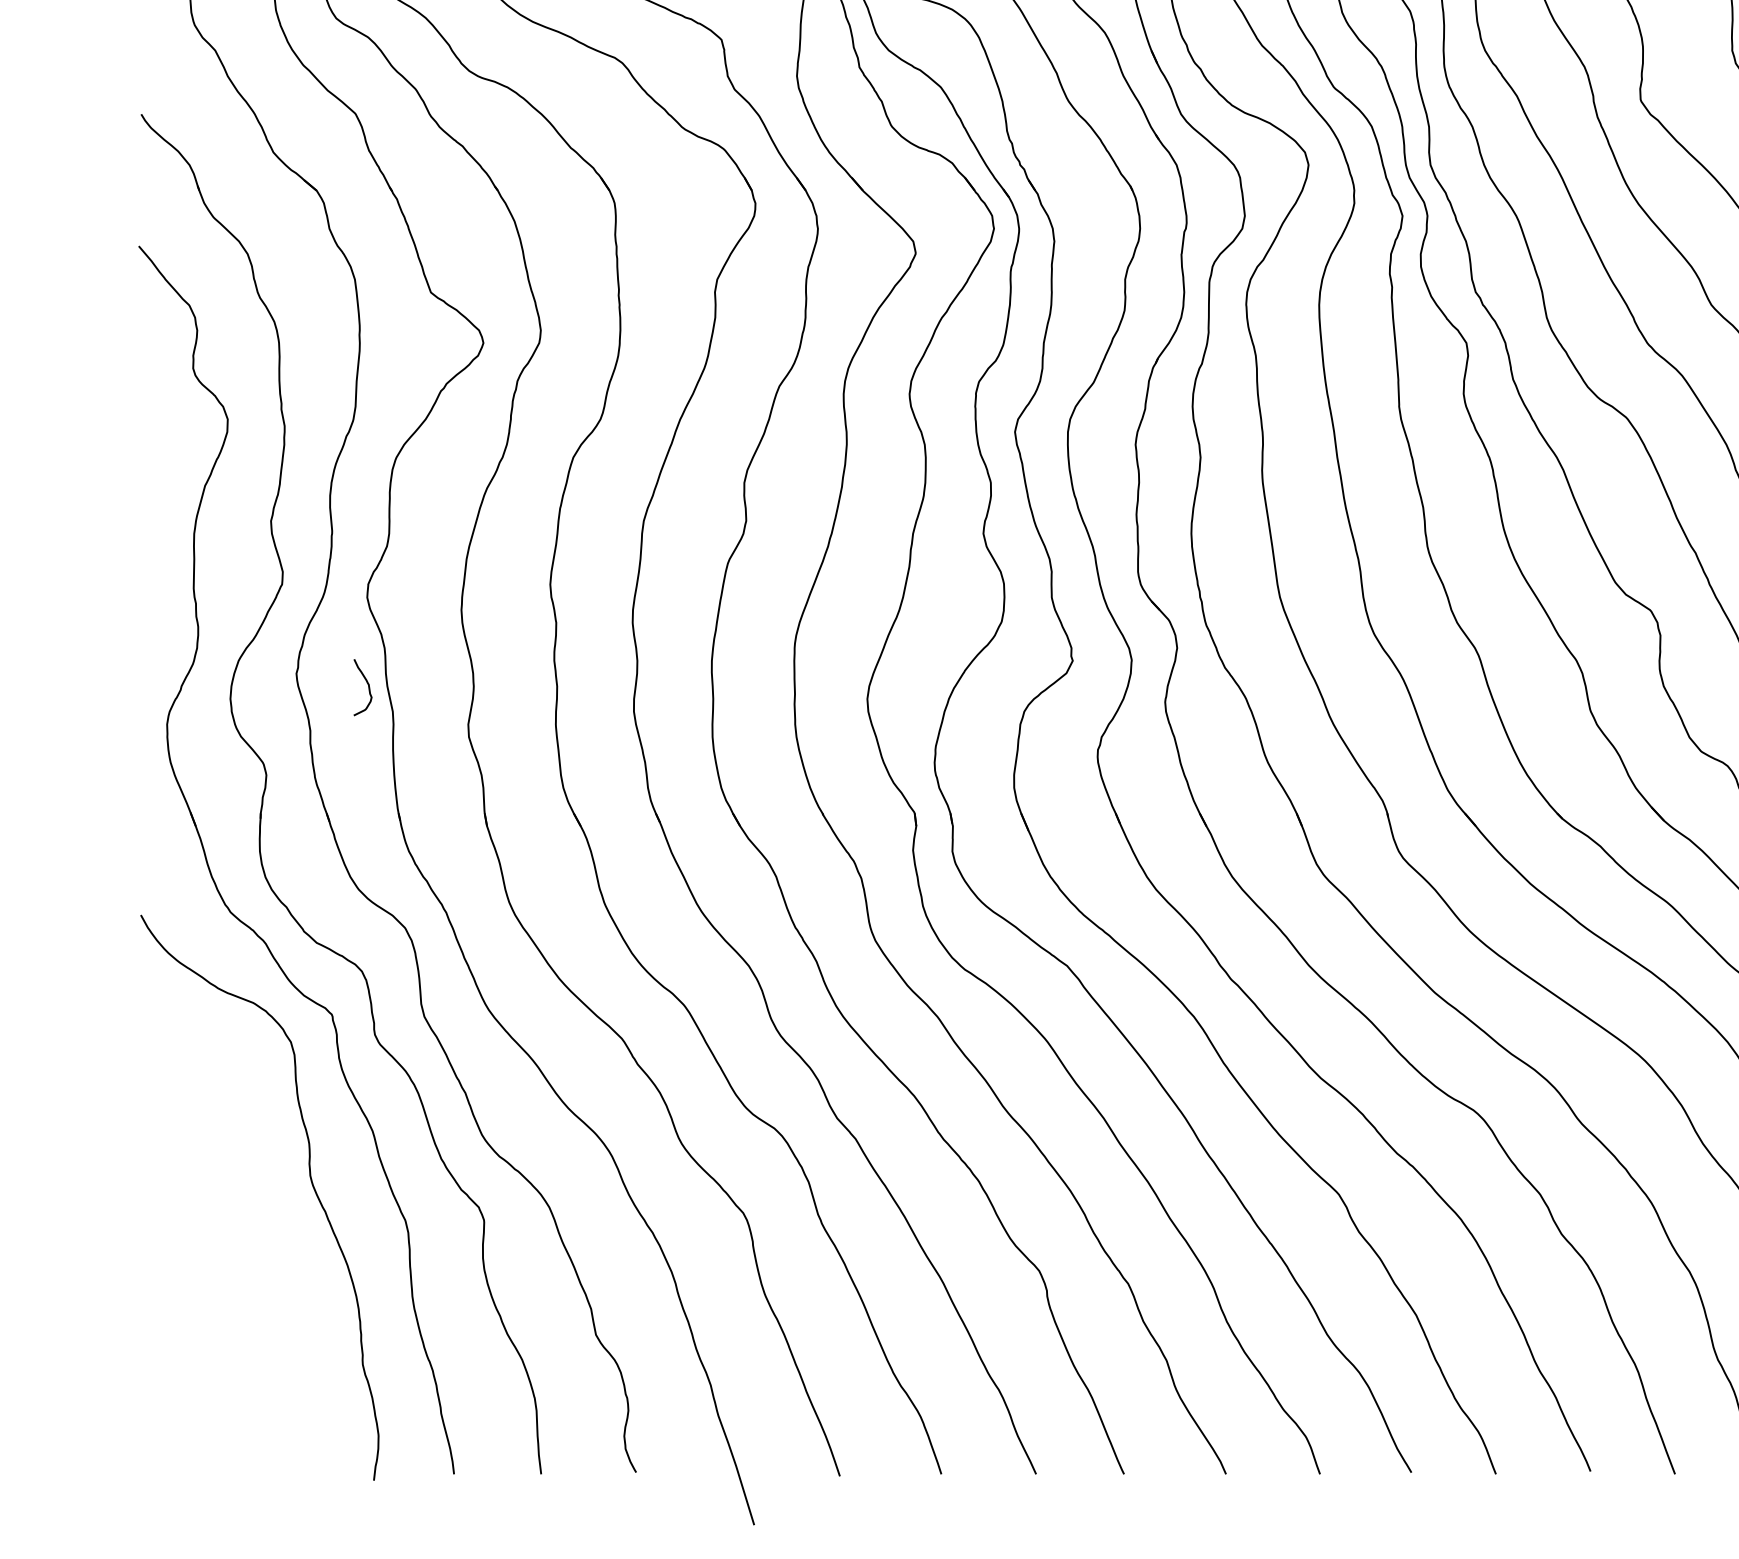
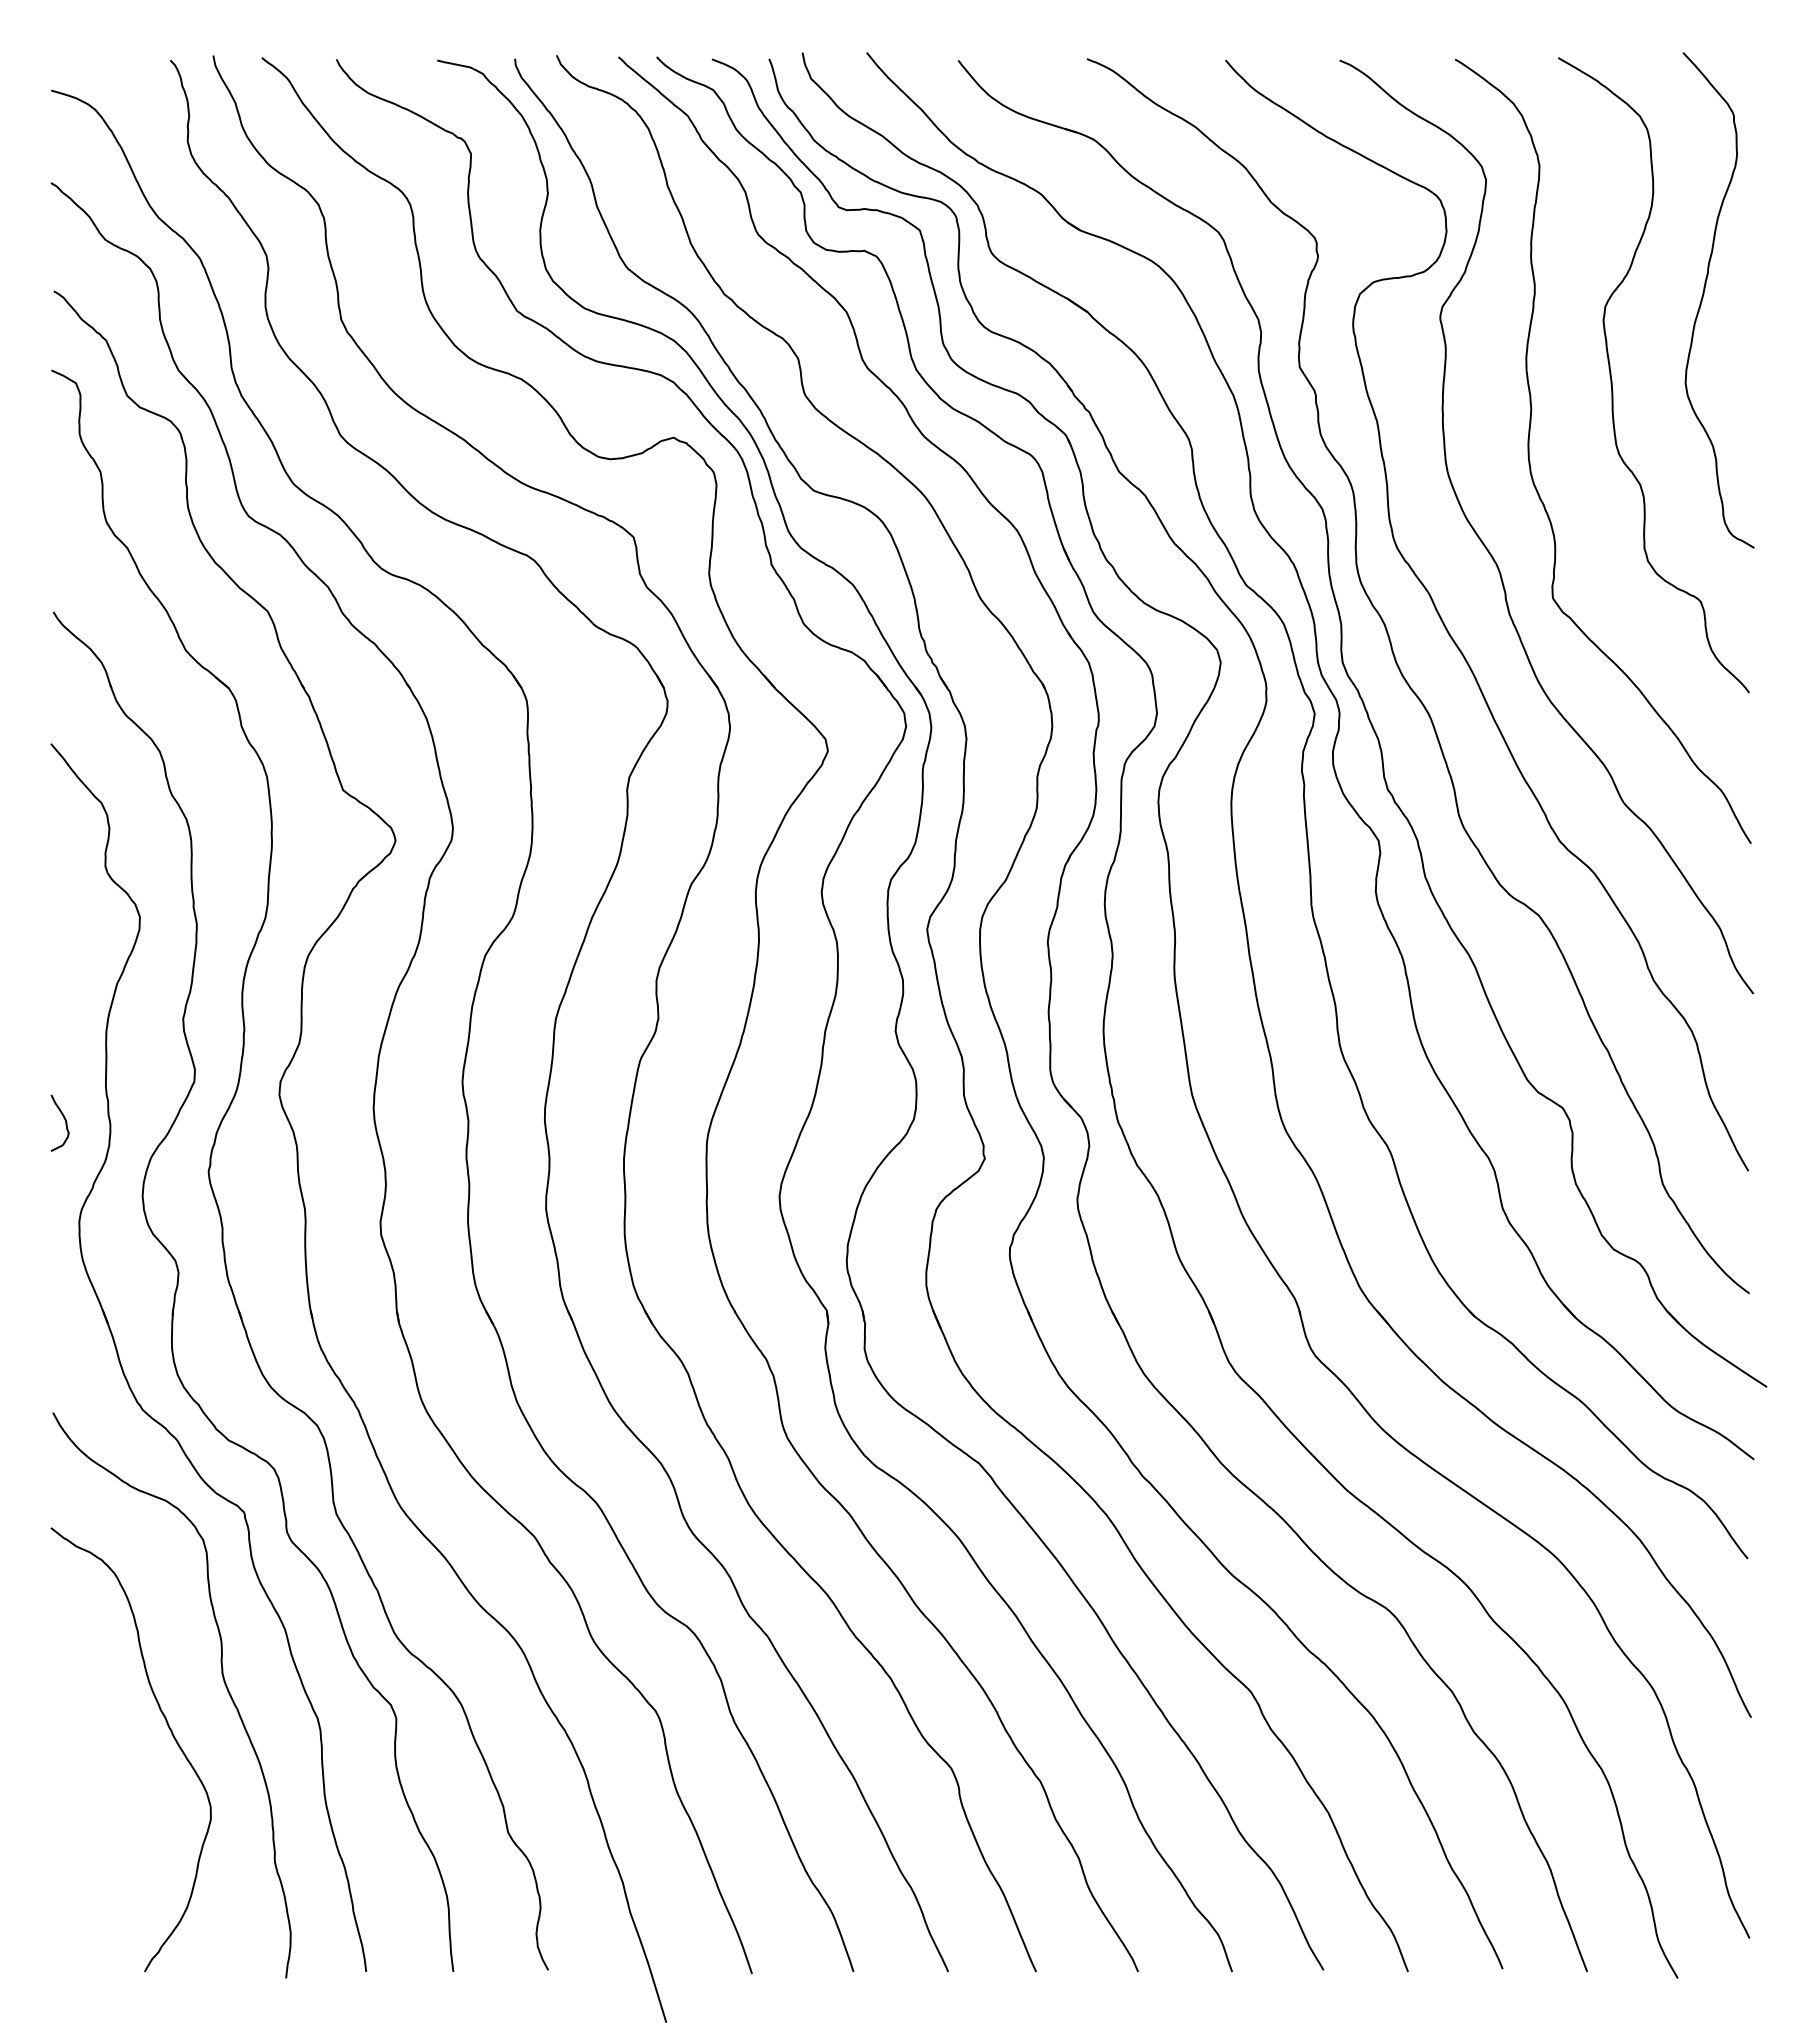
curve: (367, 684) -> (64, 1120), moved
curve: (256, 1230) -> (168, 1728), added

